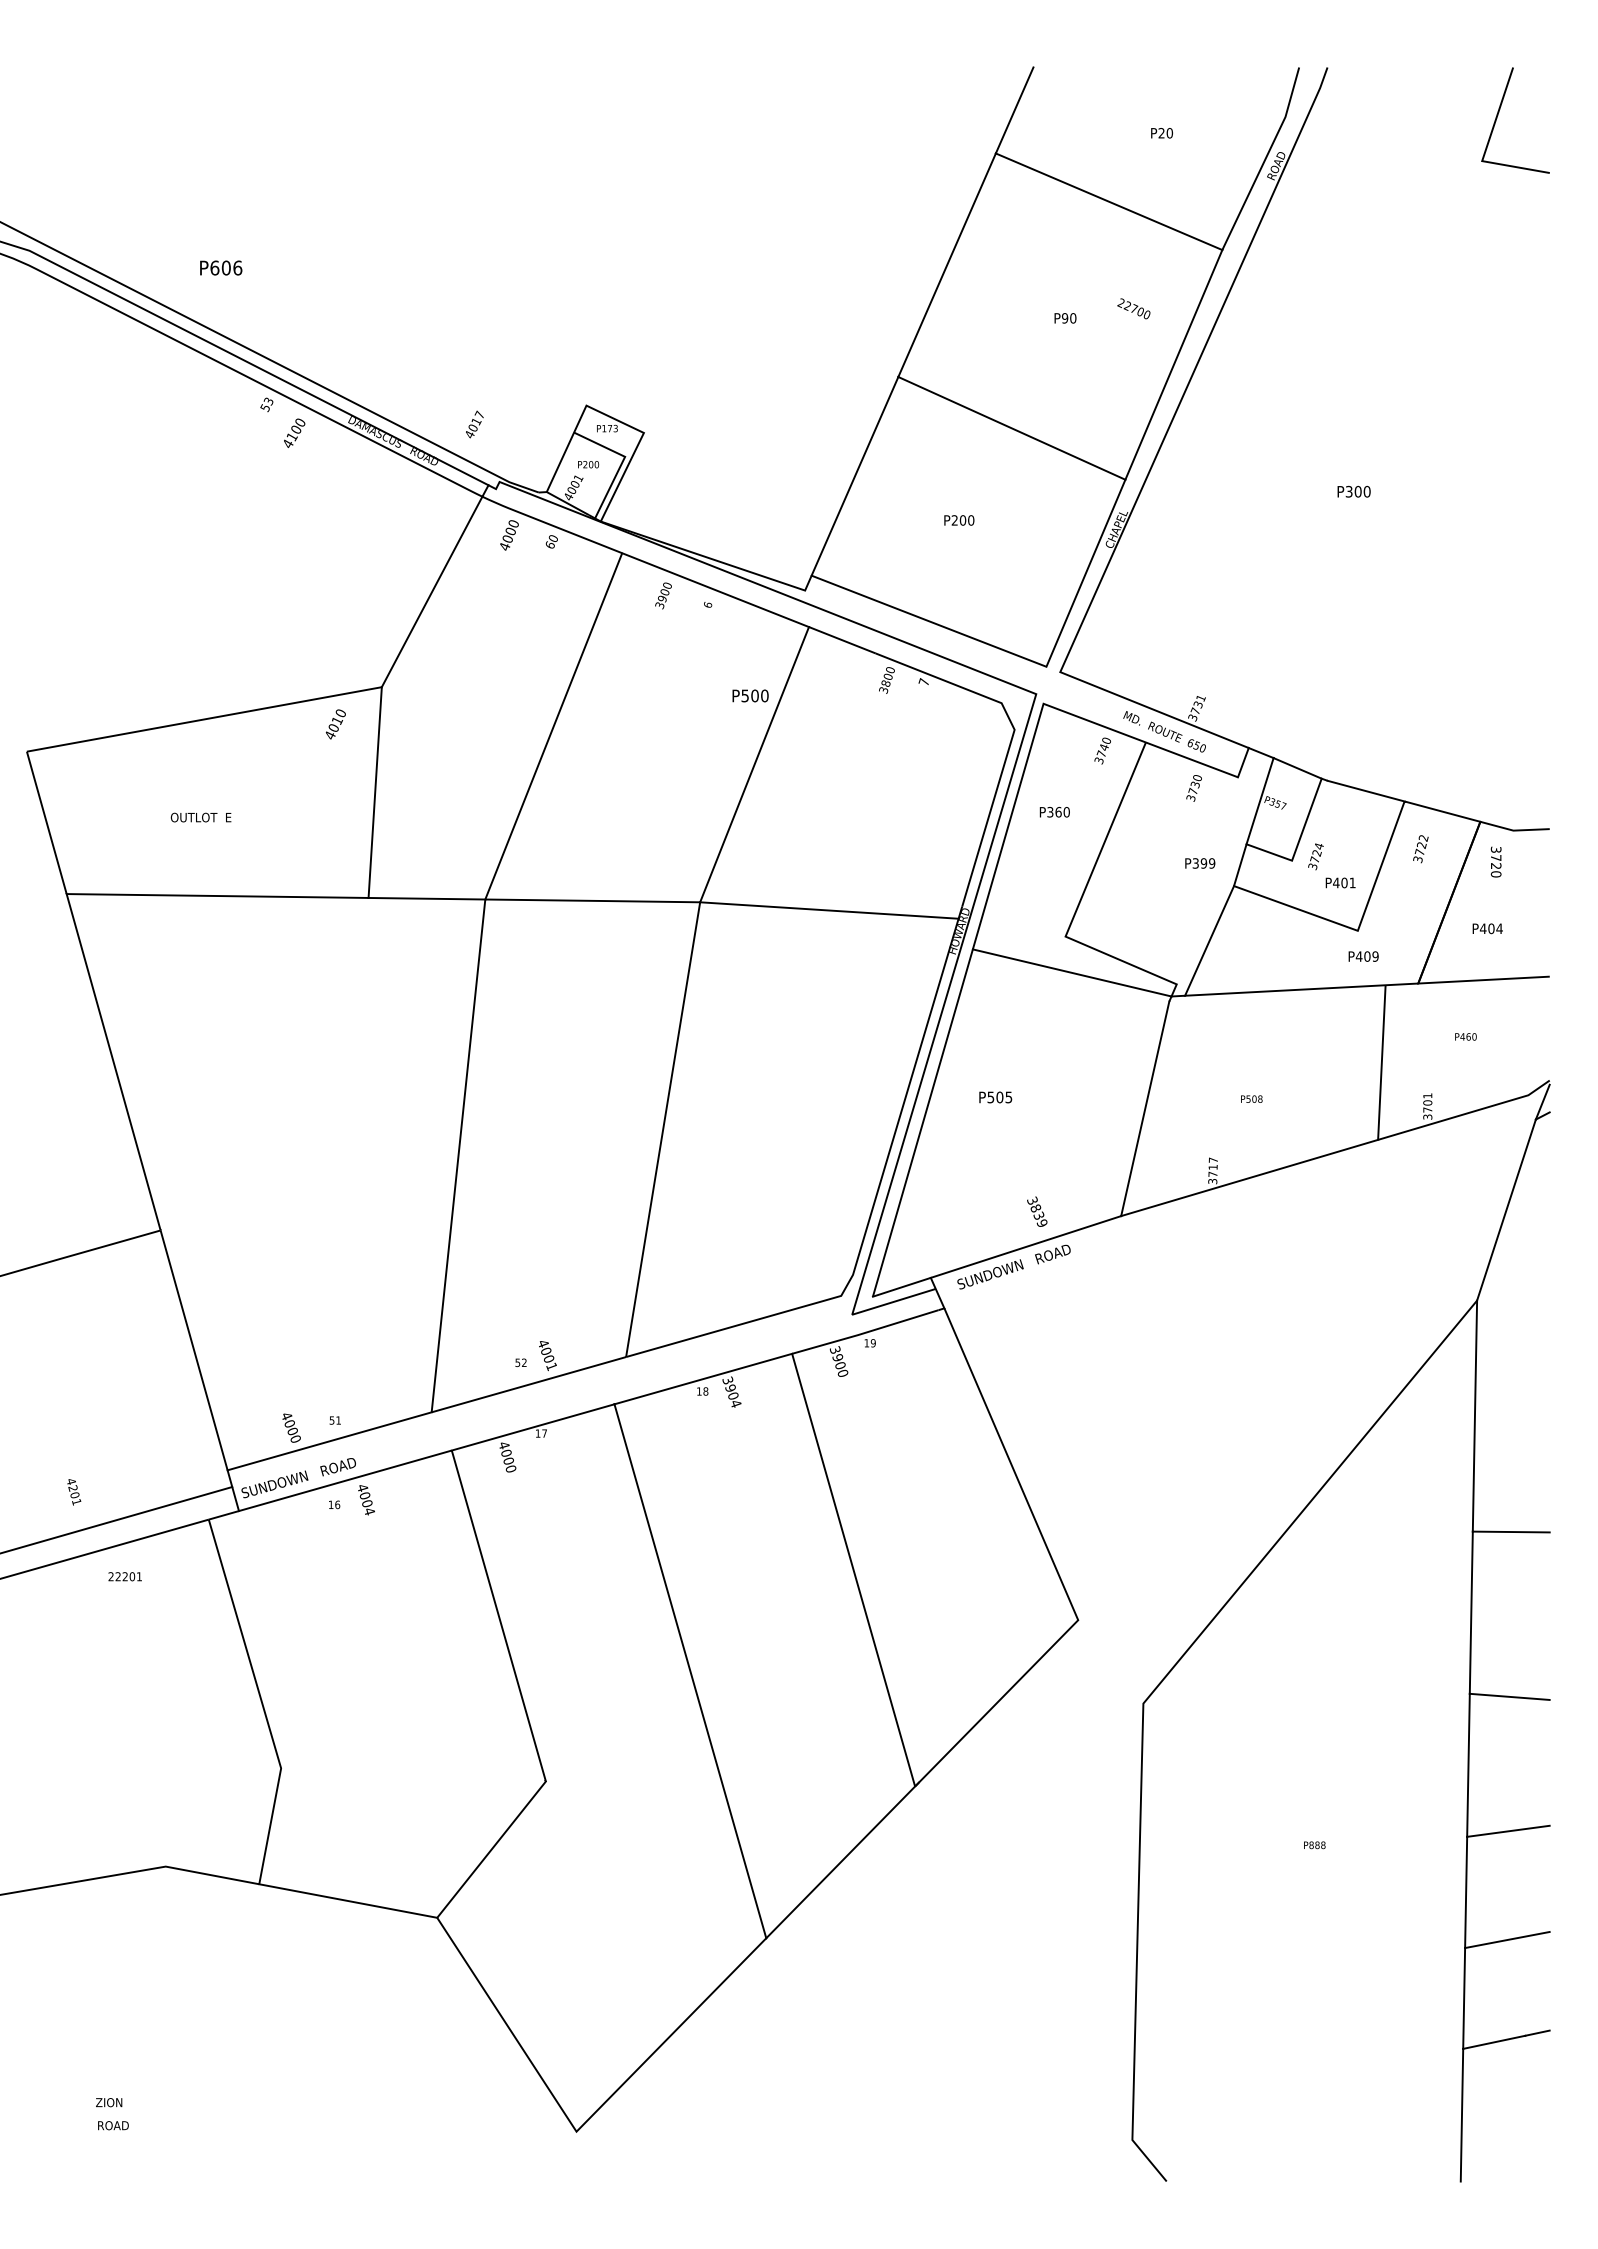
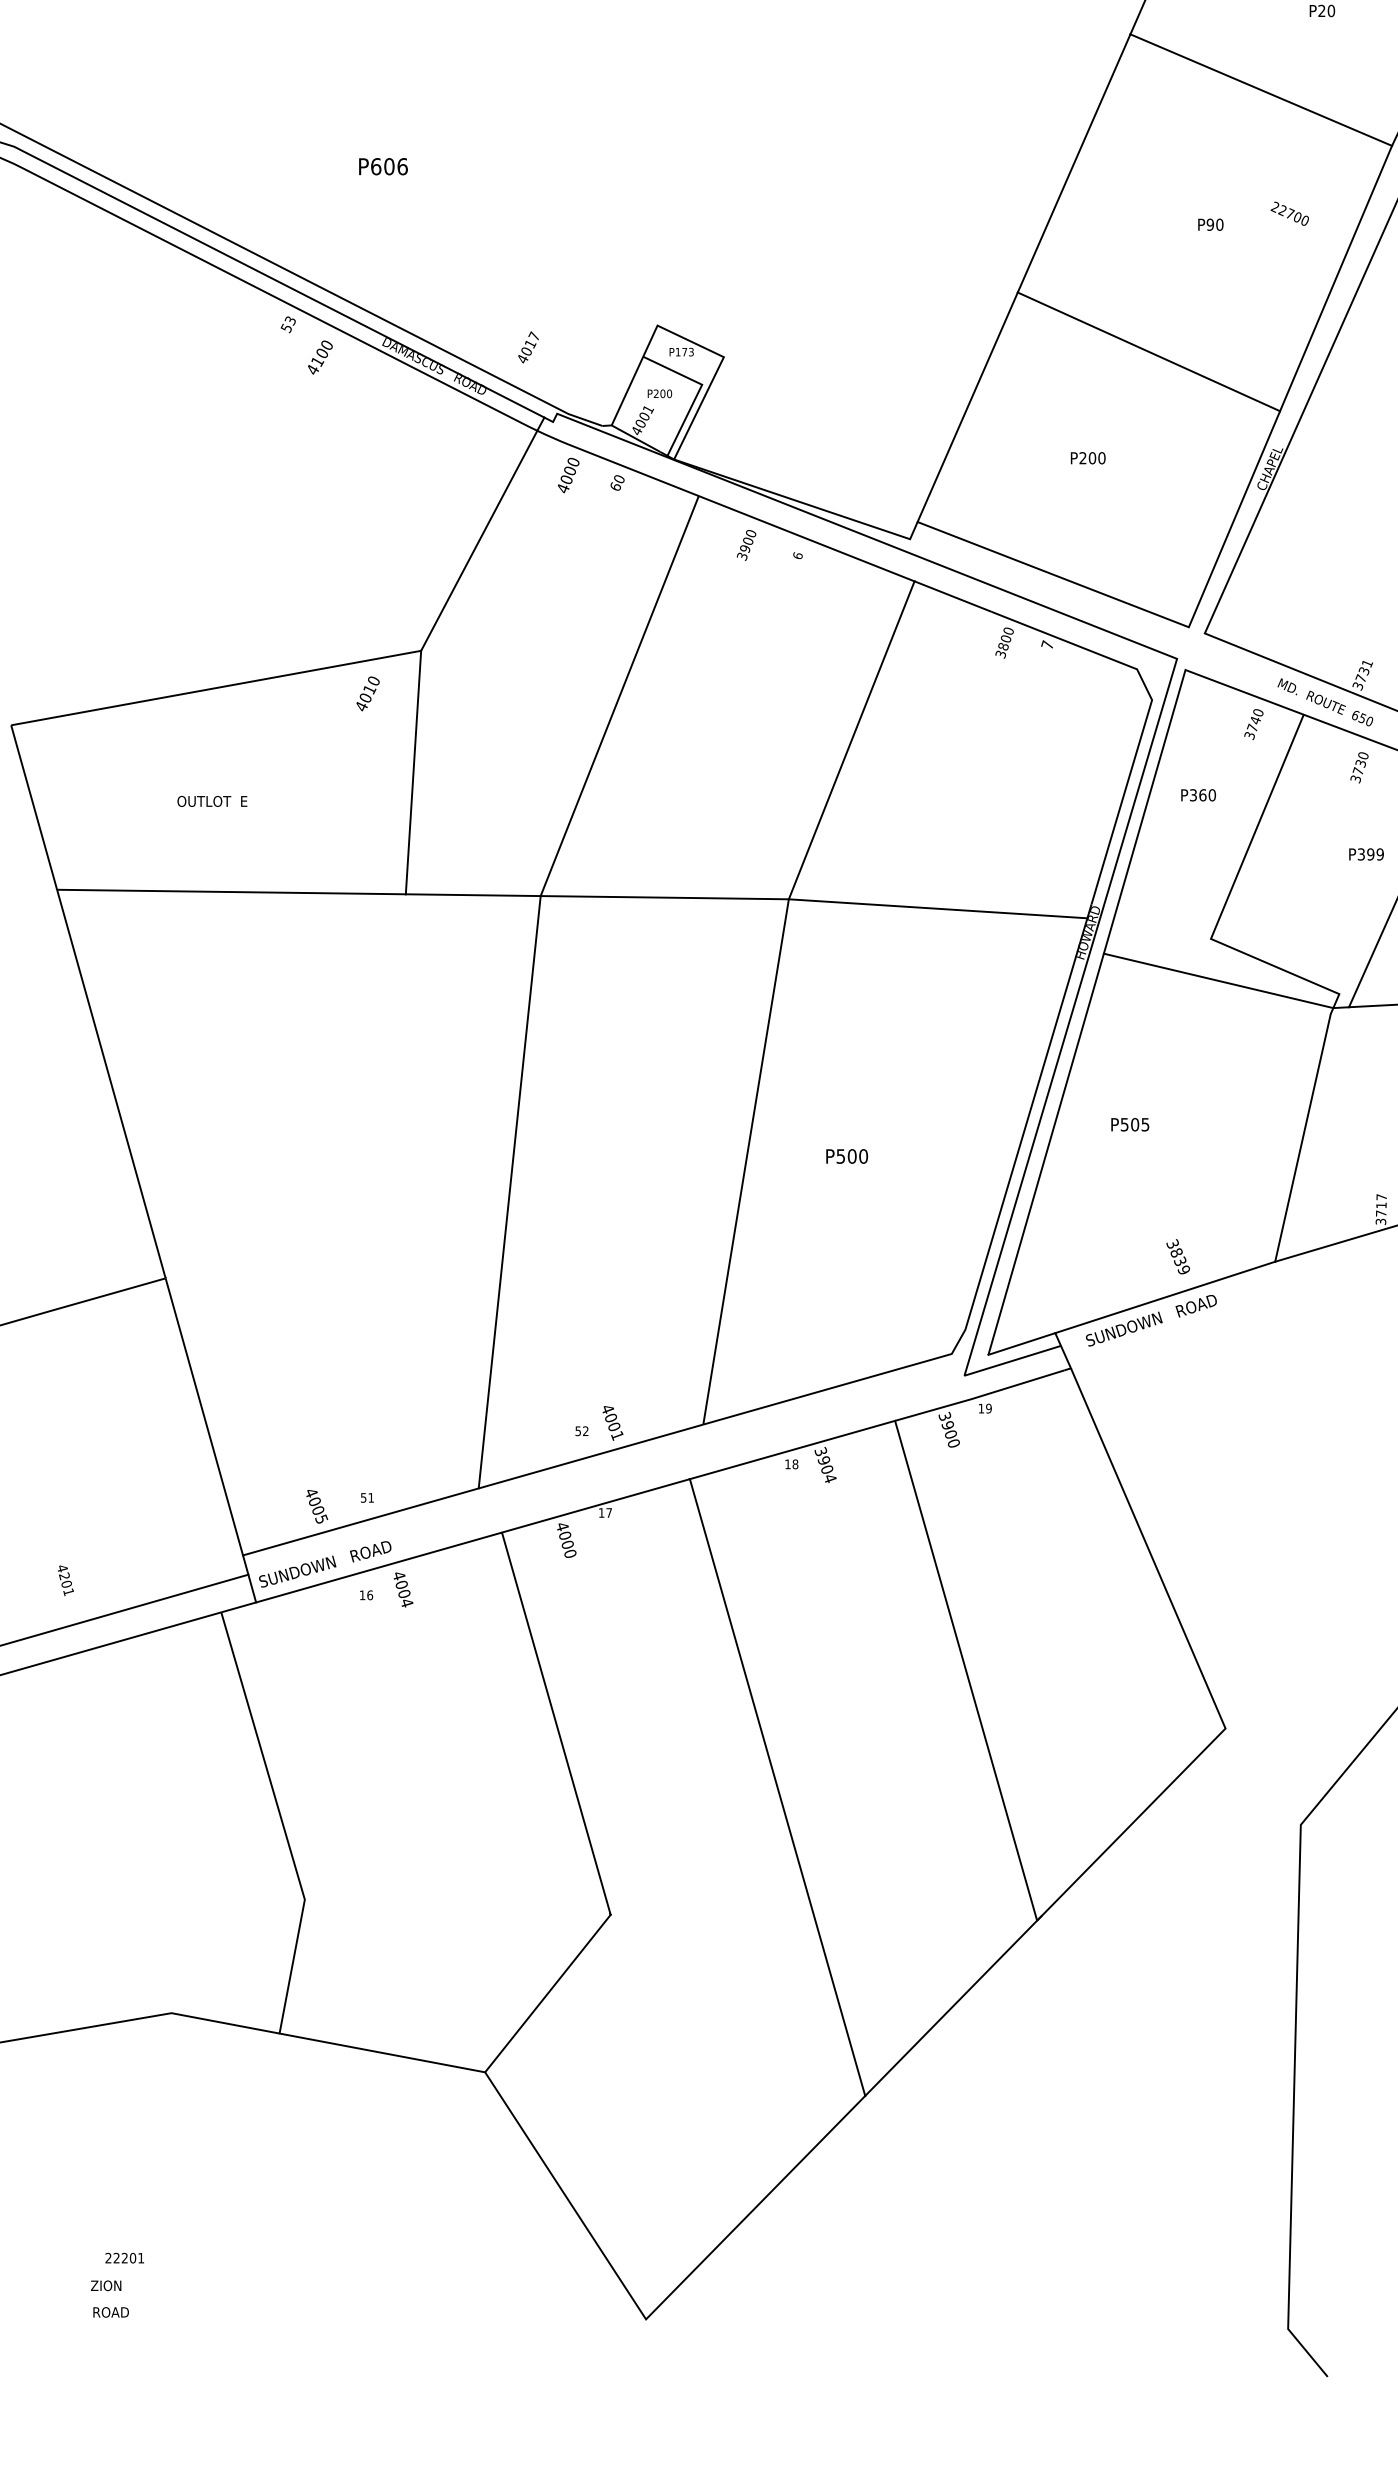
text: (221, 267) -> (383, 166), moved
text: (750, 695) -> (847, 1155), moved
text: (295, 1438) -> (321, 1518), 4000 -> 4005
text: (124, 1576) -> (123, 2257), moved

